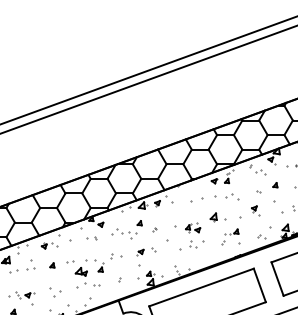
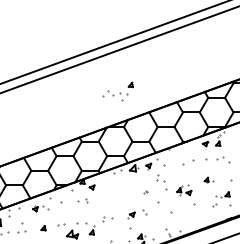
part: (217, 217) -> (208, 180), size x0.6
part: (126, 229) -> (117, 91), moved
part: (193, 244) -> (160, 178), moved

